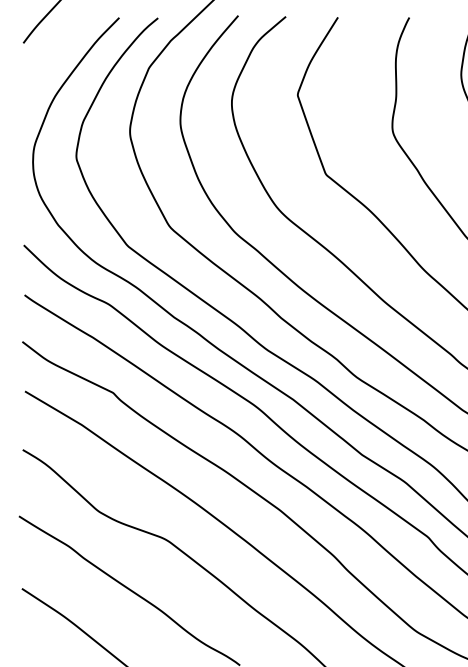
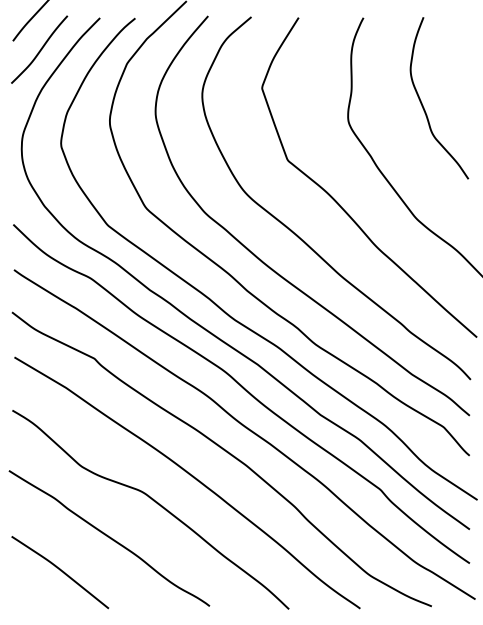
curve: (53, 52) -> (40, 49), added

